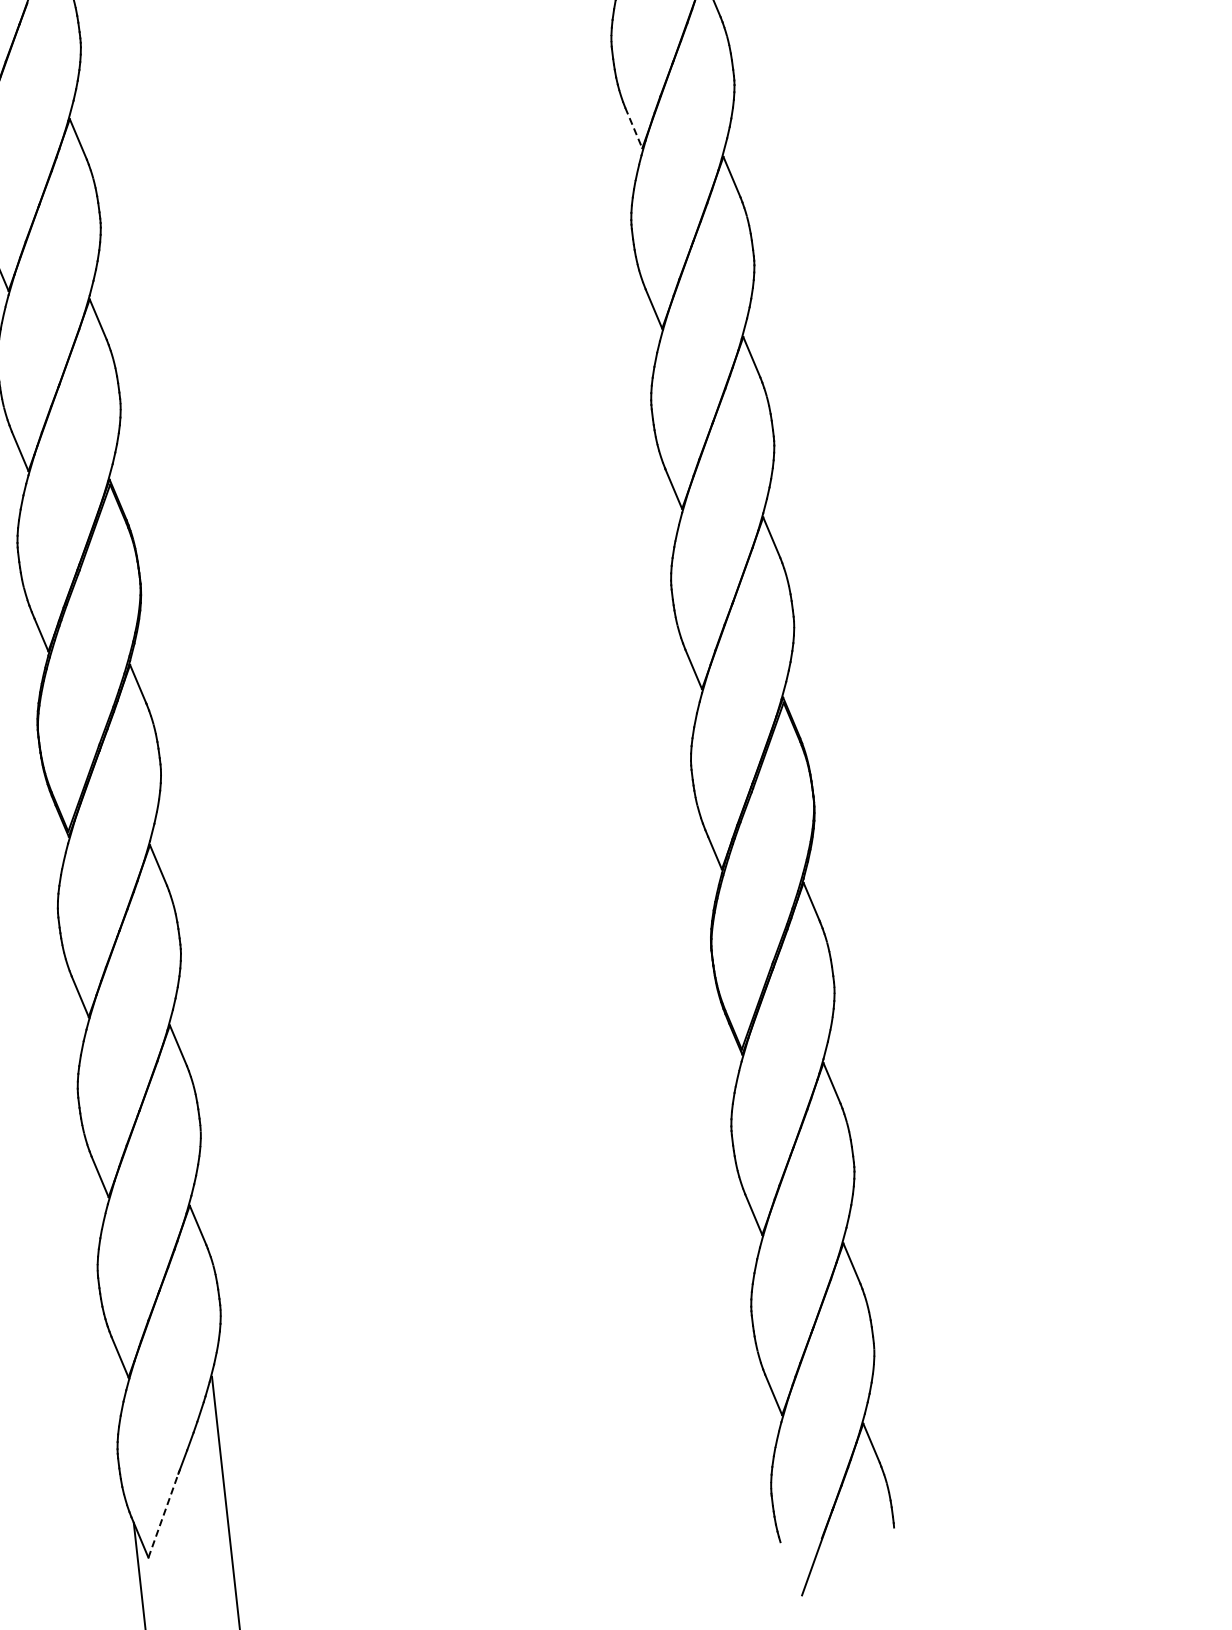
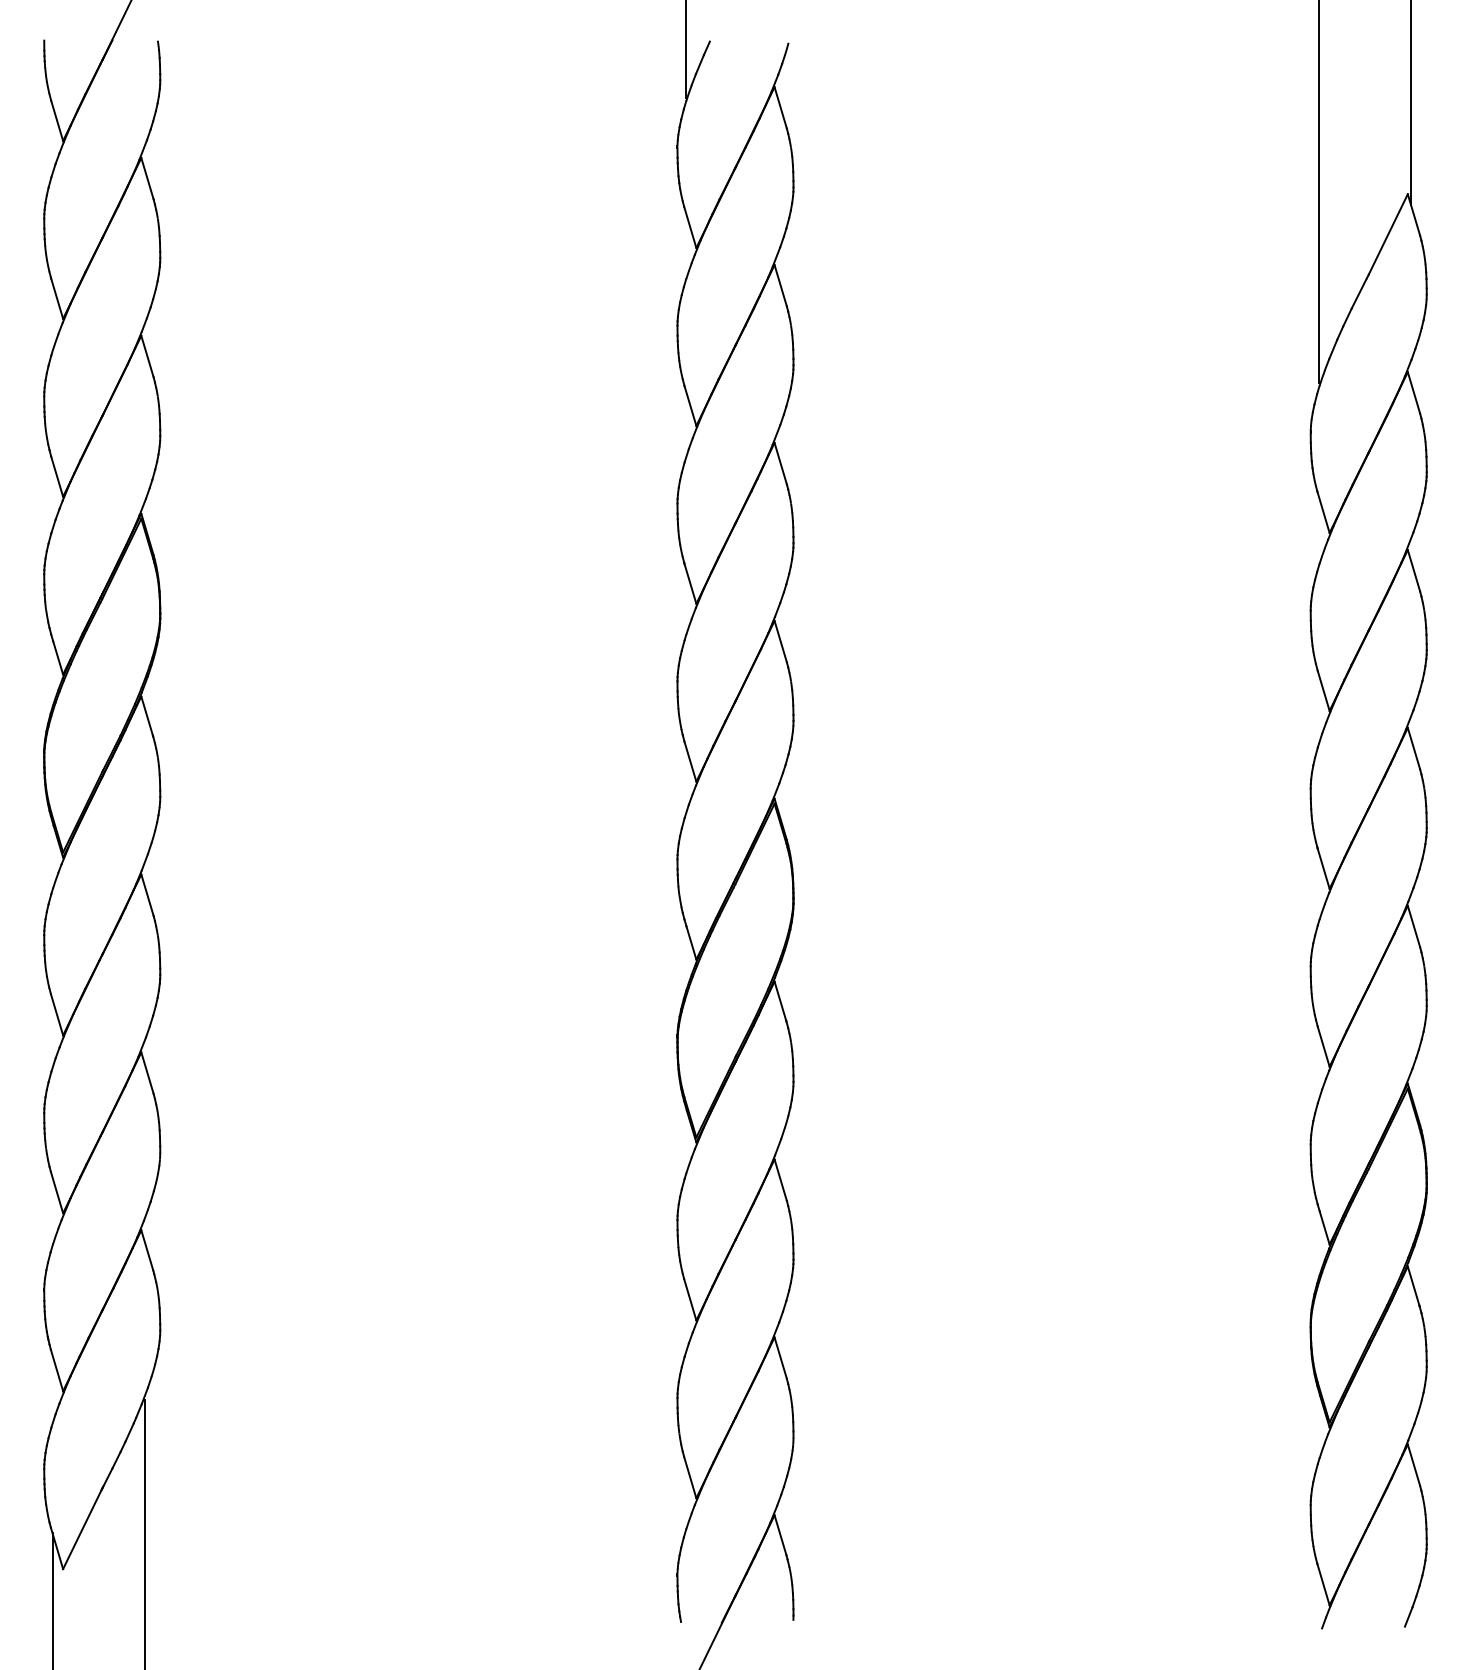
line: (634, 128) -> (690, 227), dashed -> solid
line: (163, 1514) -> (82, 1528), dashed -> solid

